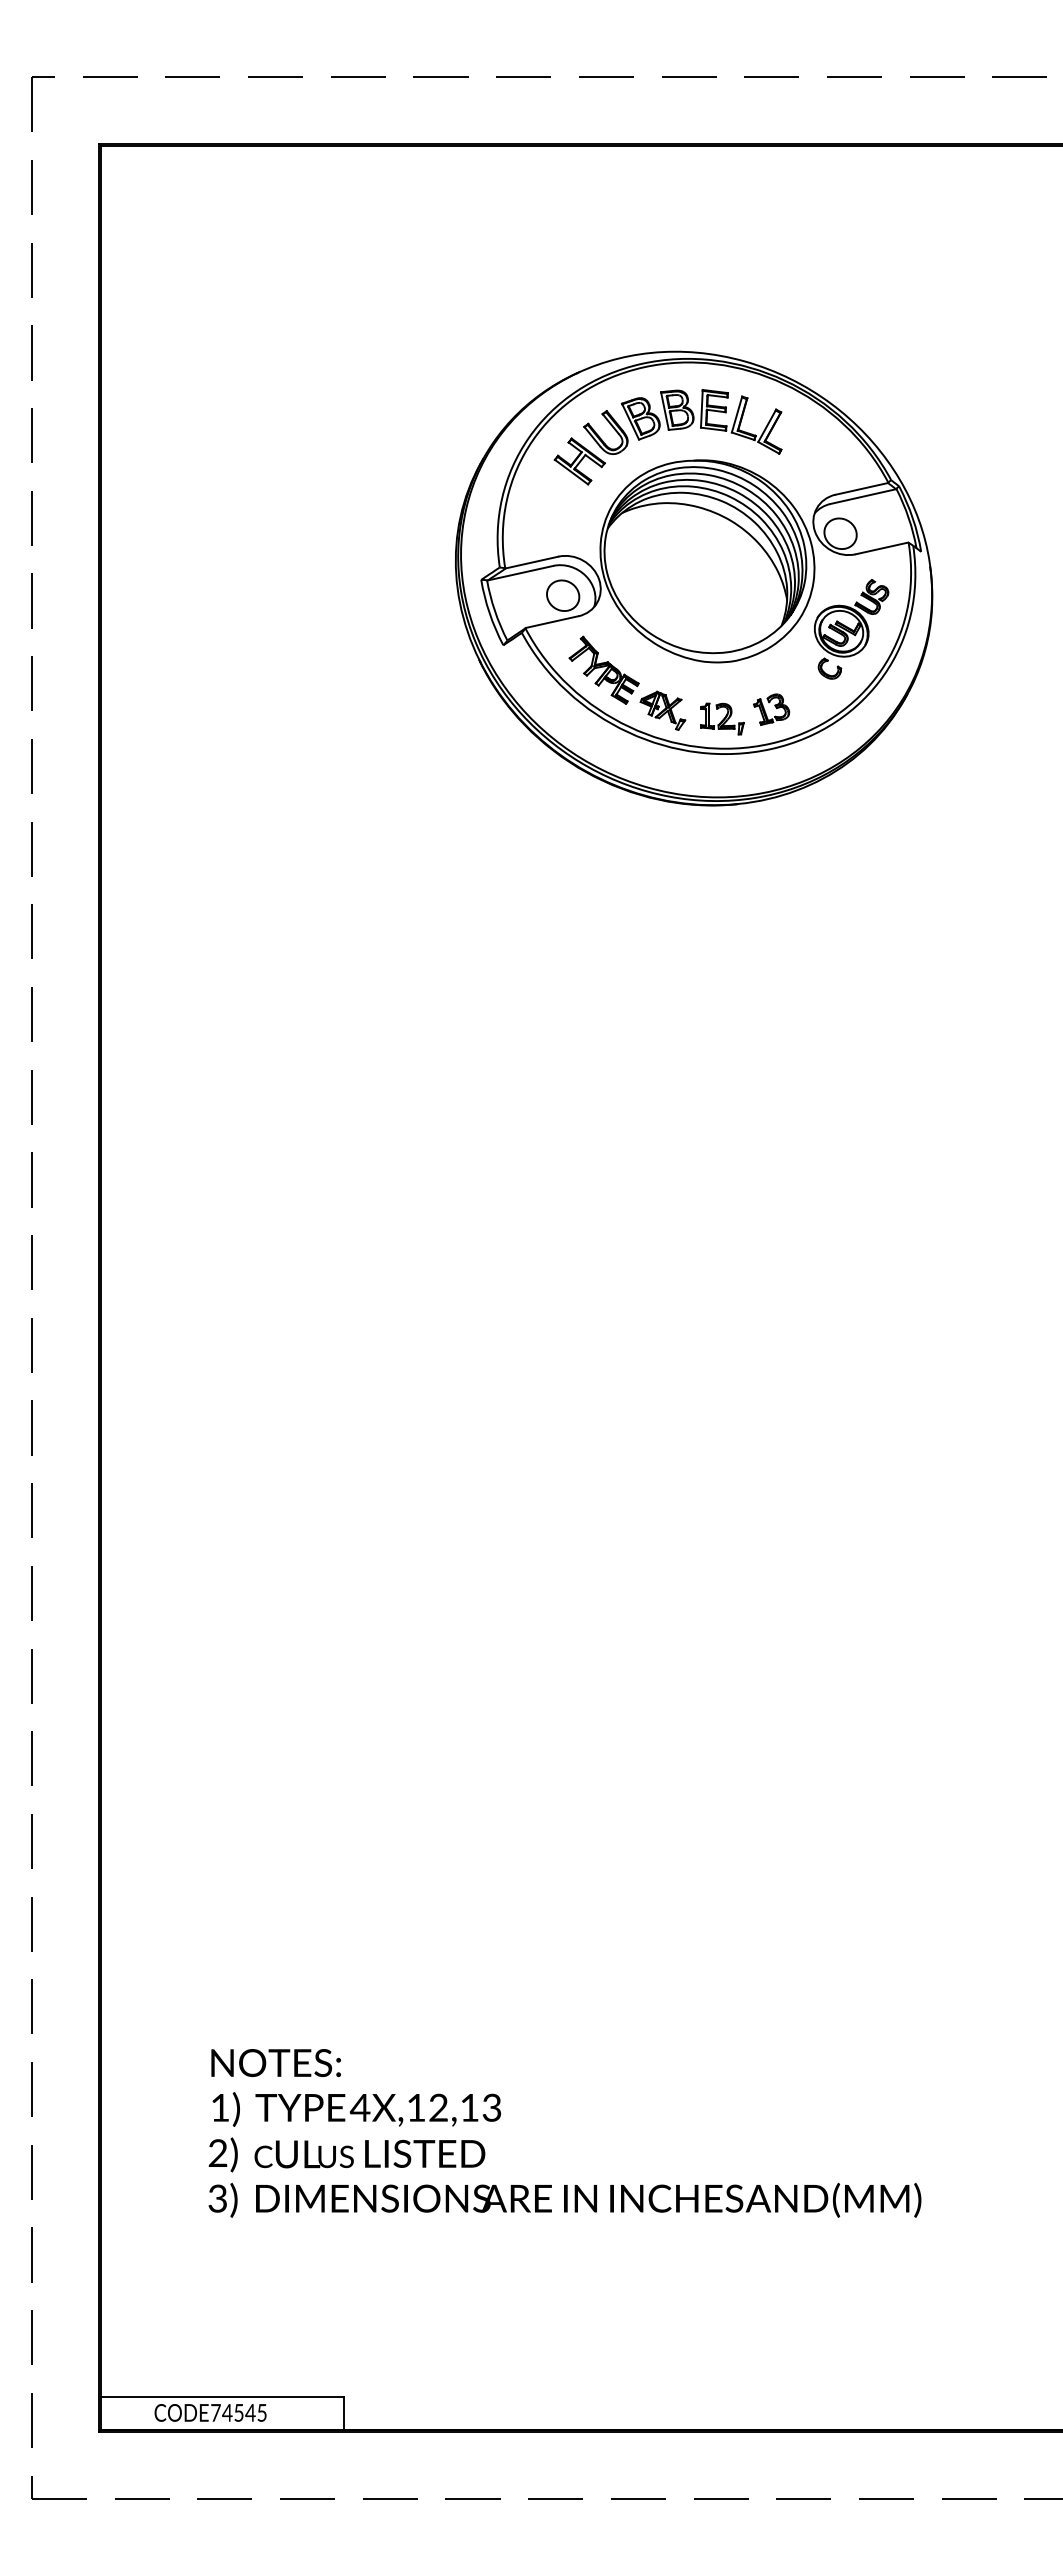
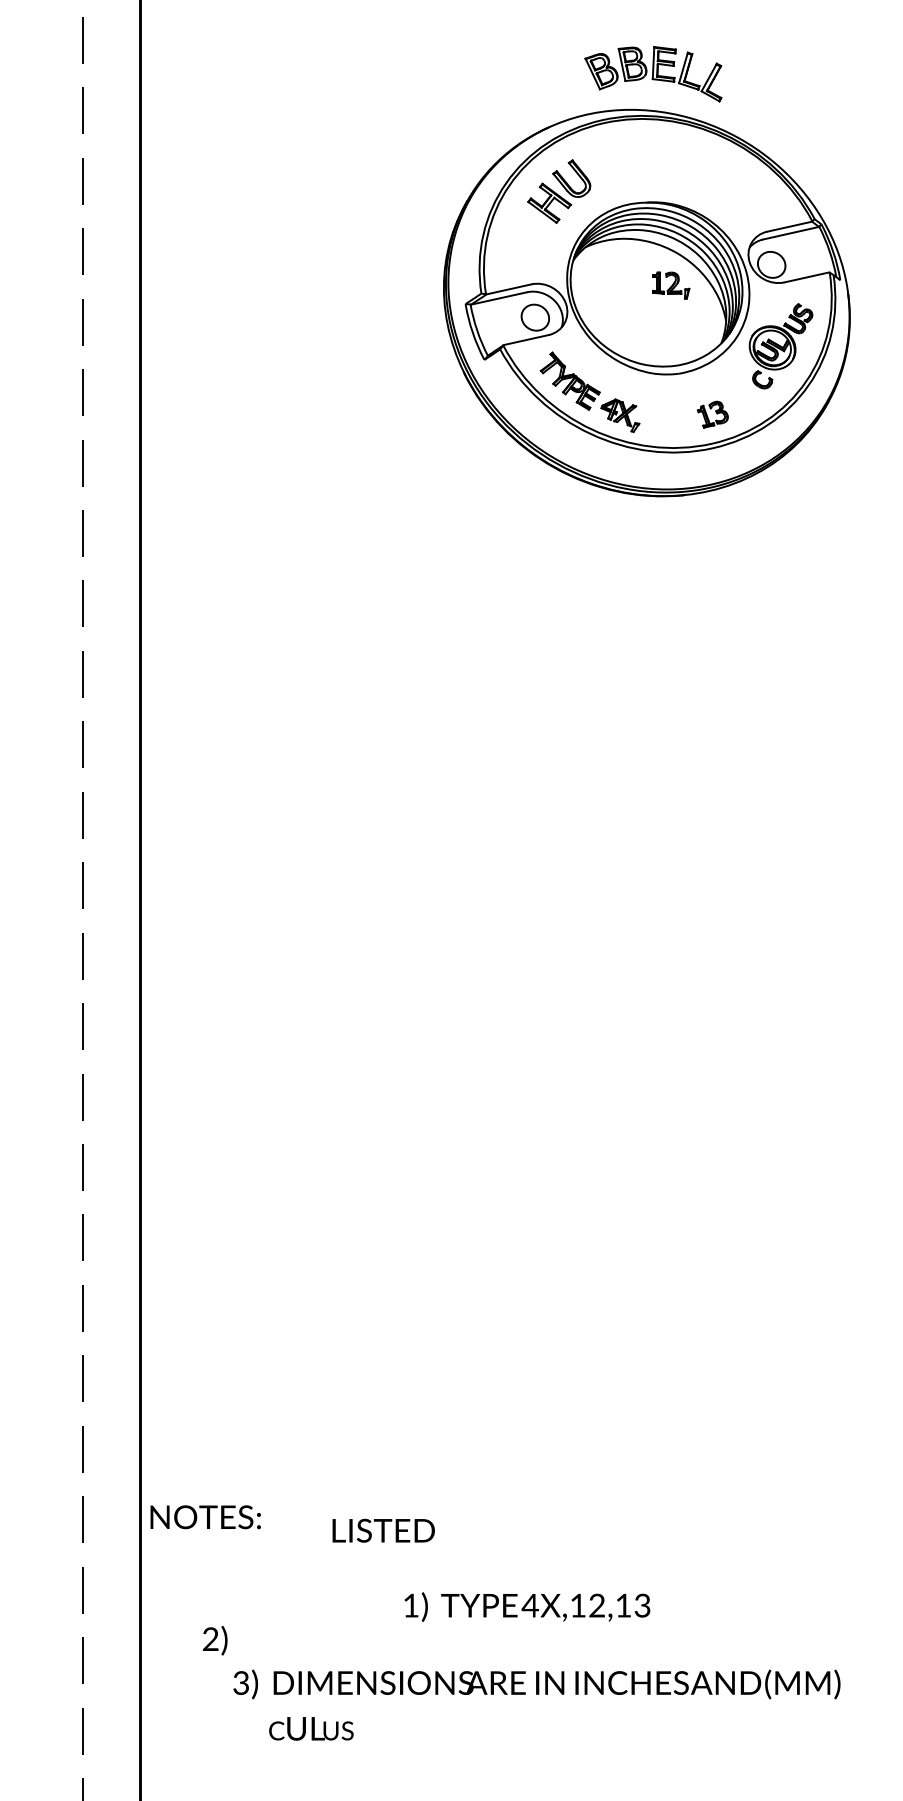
part: (701, 421) -> (653, 73), moved
part: (722, 718) -> (671, 285), moved
text: (275, 2063) -> (205, 1517), moved
text: (356, 2109) -> (527, 1607), moved
text: (425, 2153) -> (384, 1530), moved
text: (222, 2154) -> (214, 1640), moved
text: (303, 2154) -> (310, 1728), moved

